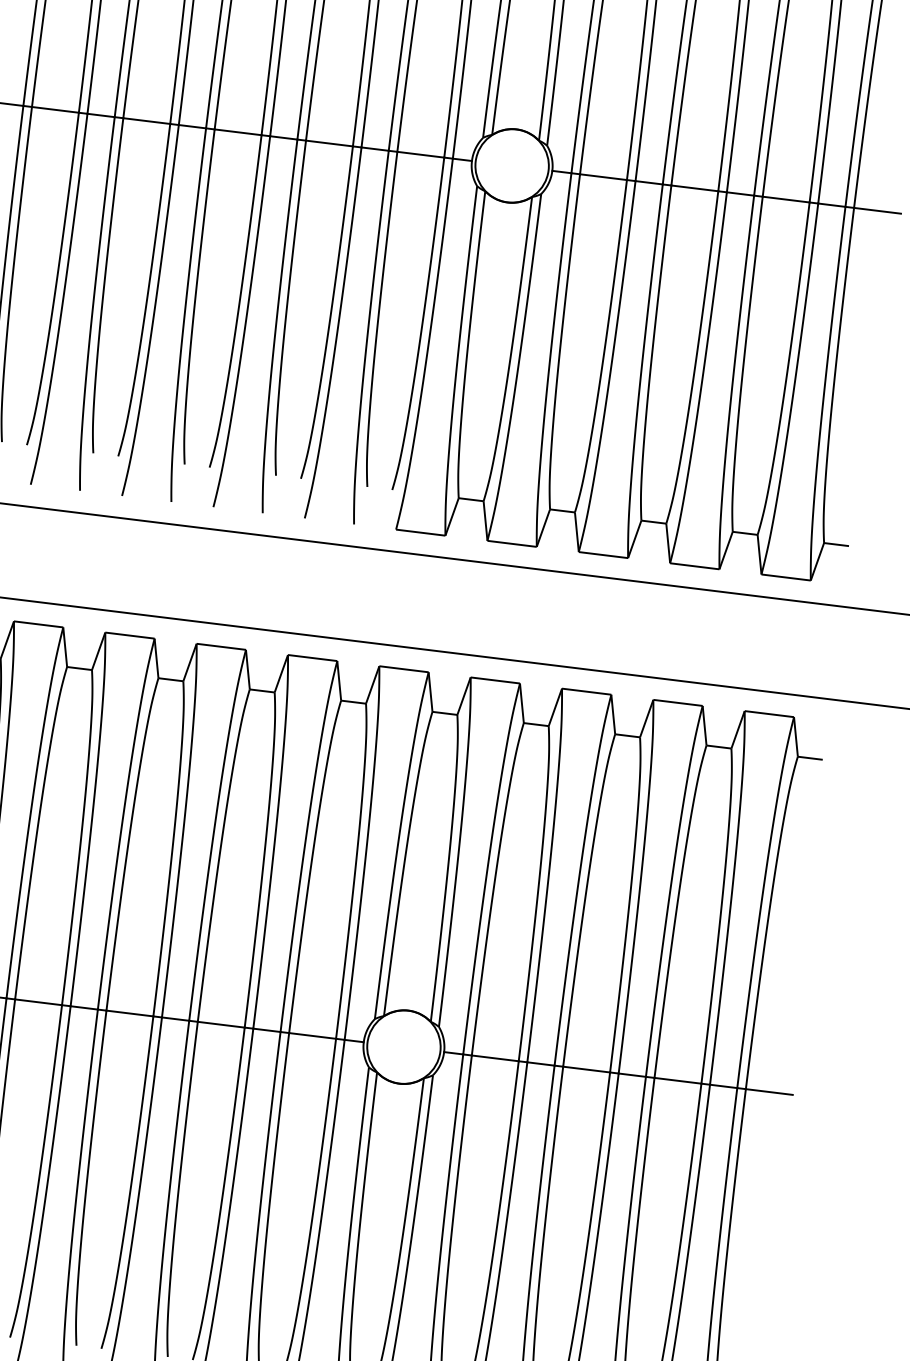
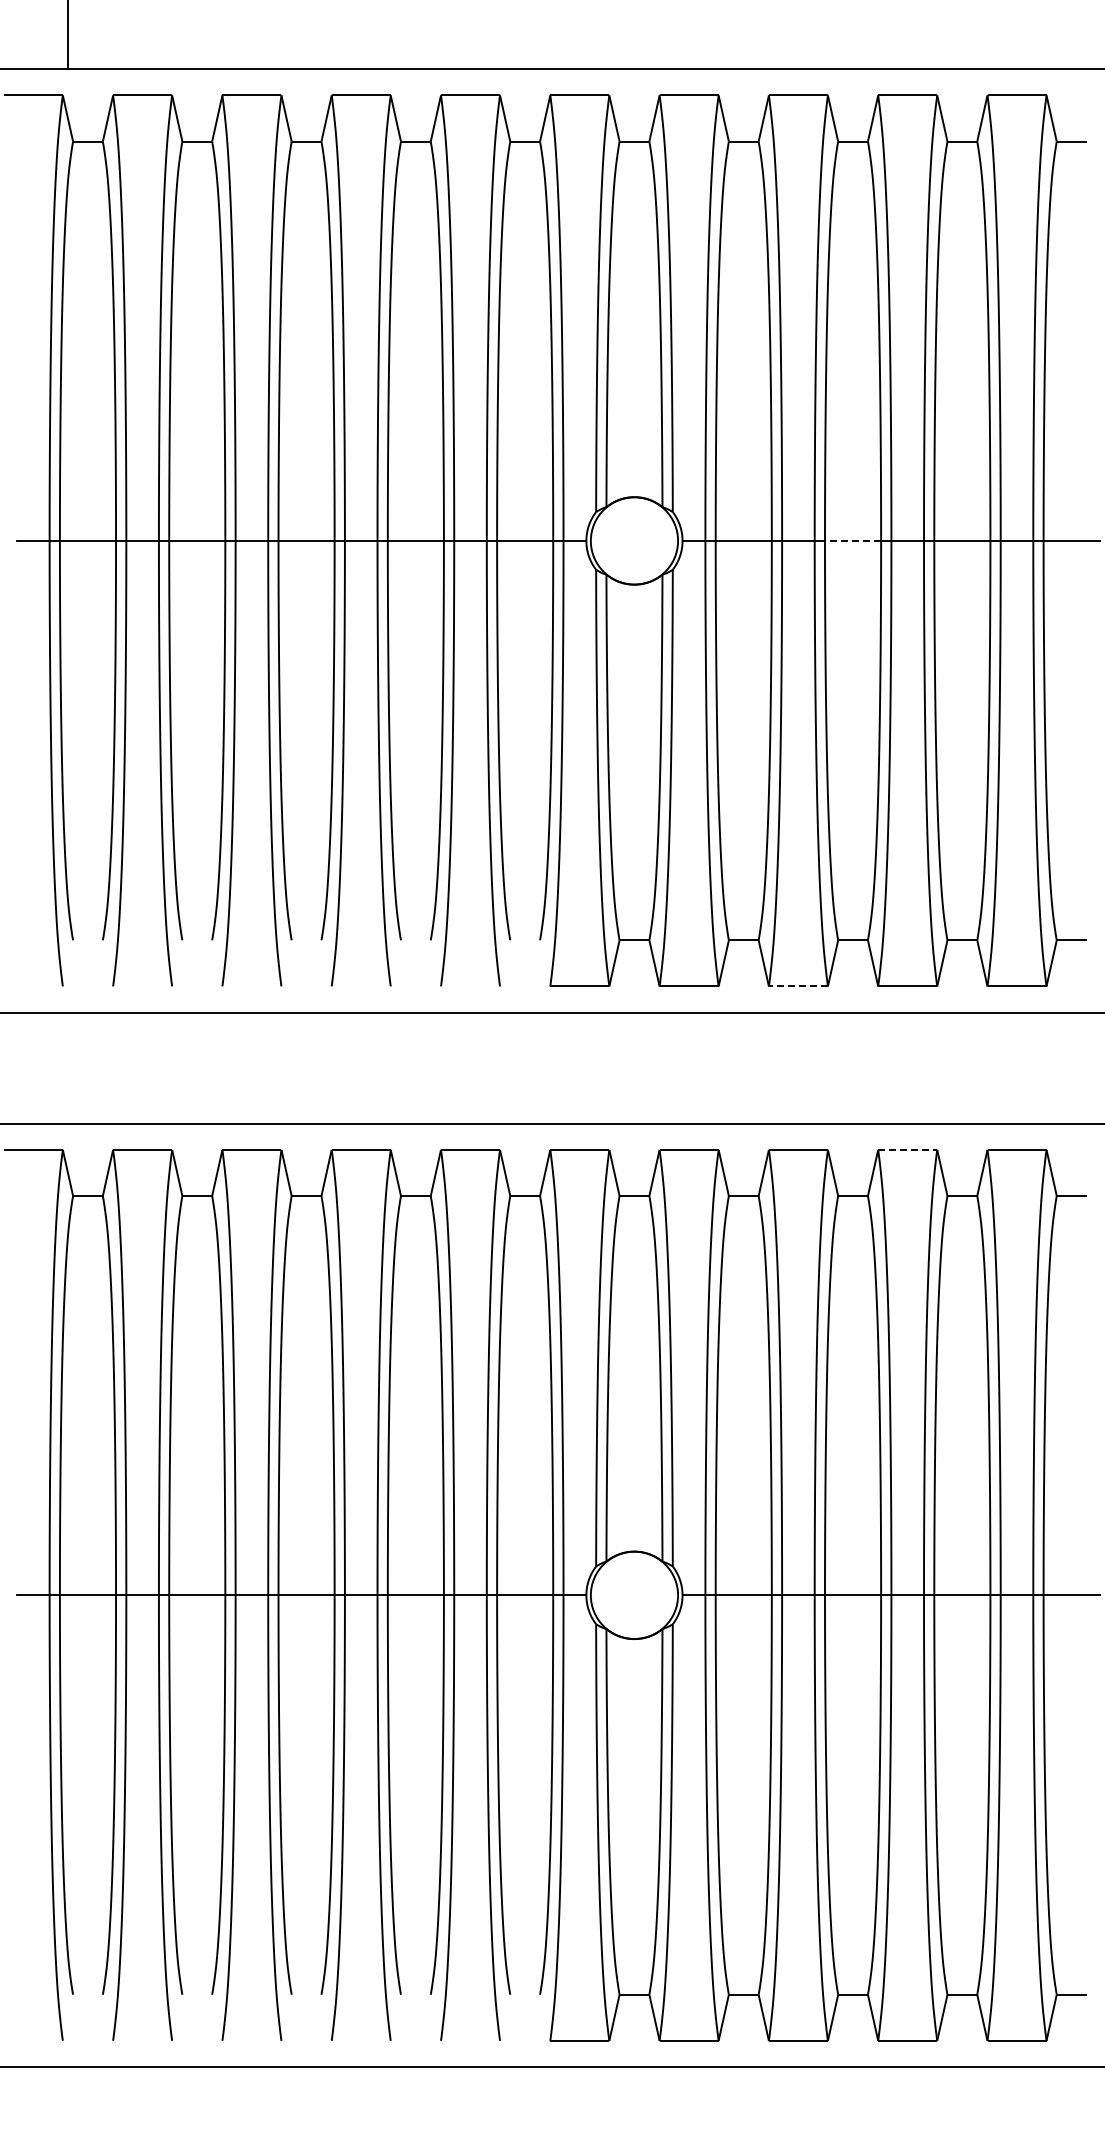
line: (694, 187) -> (852, 540), solid -> dashed
line: (603, 555) -> (798, 986), solid -> dashed
line: (677, 702) -> (907, 1149), solid -> dashed

